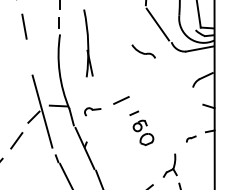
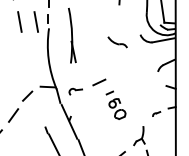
line: (157, 24) -> (128, 20), removed
line: (44, 26) -> (36, 21), added
line: (42, 111) -> (34, 91), removed

